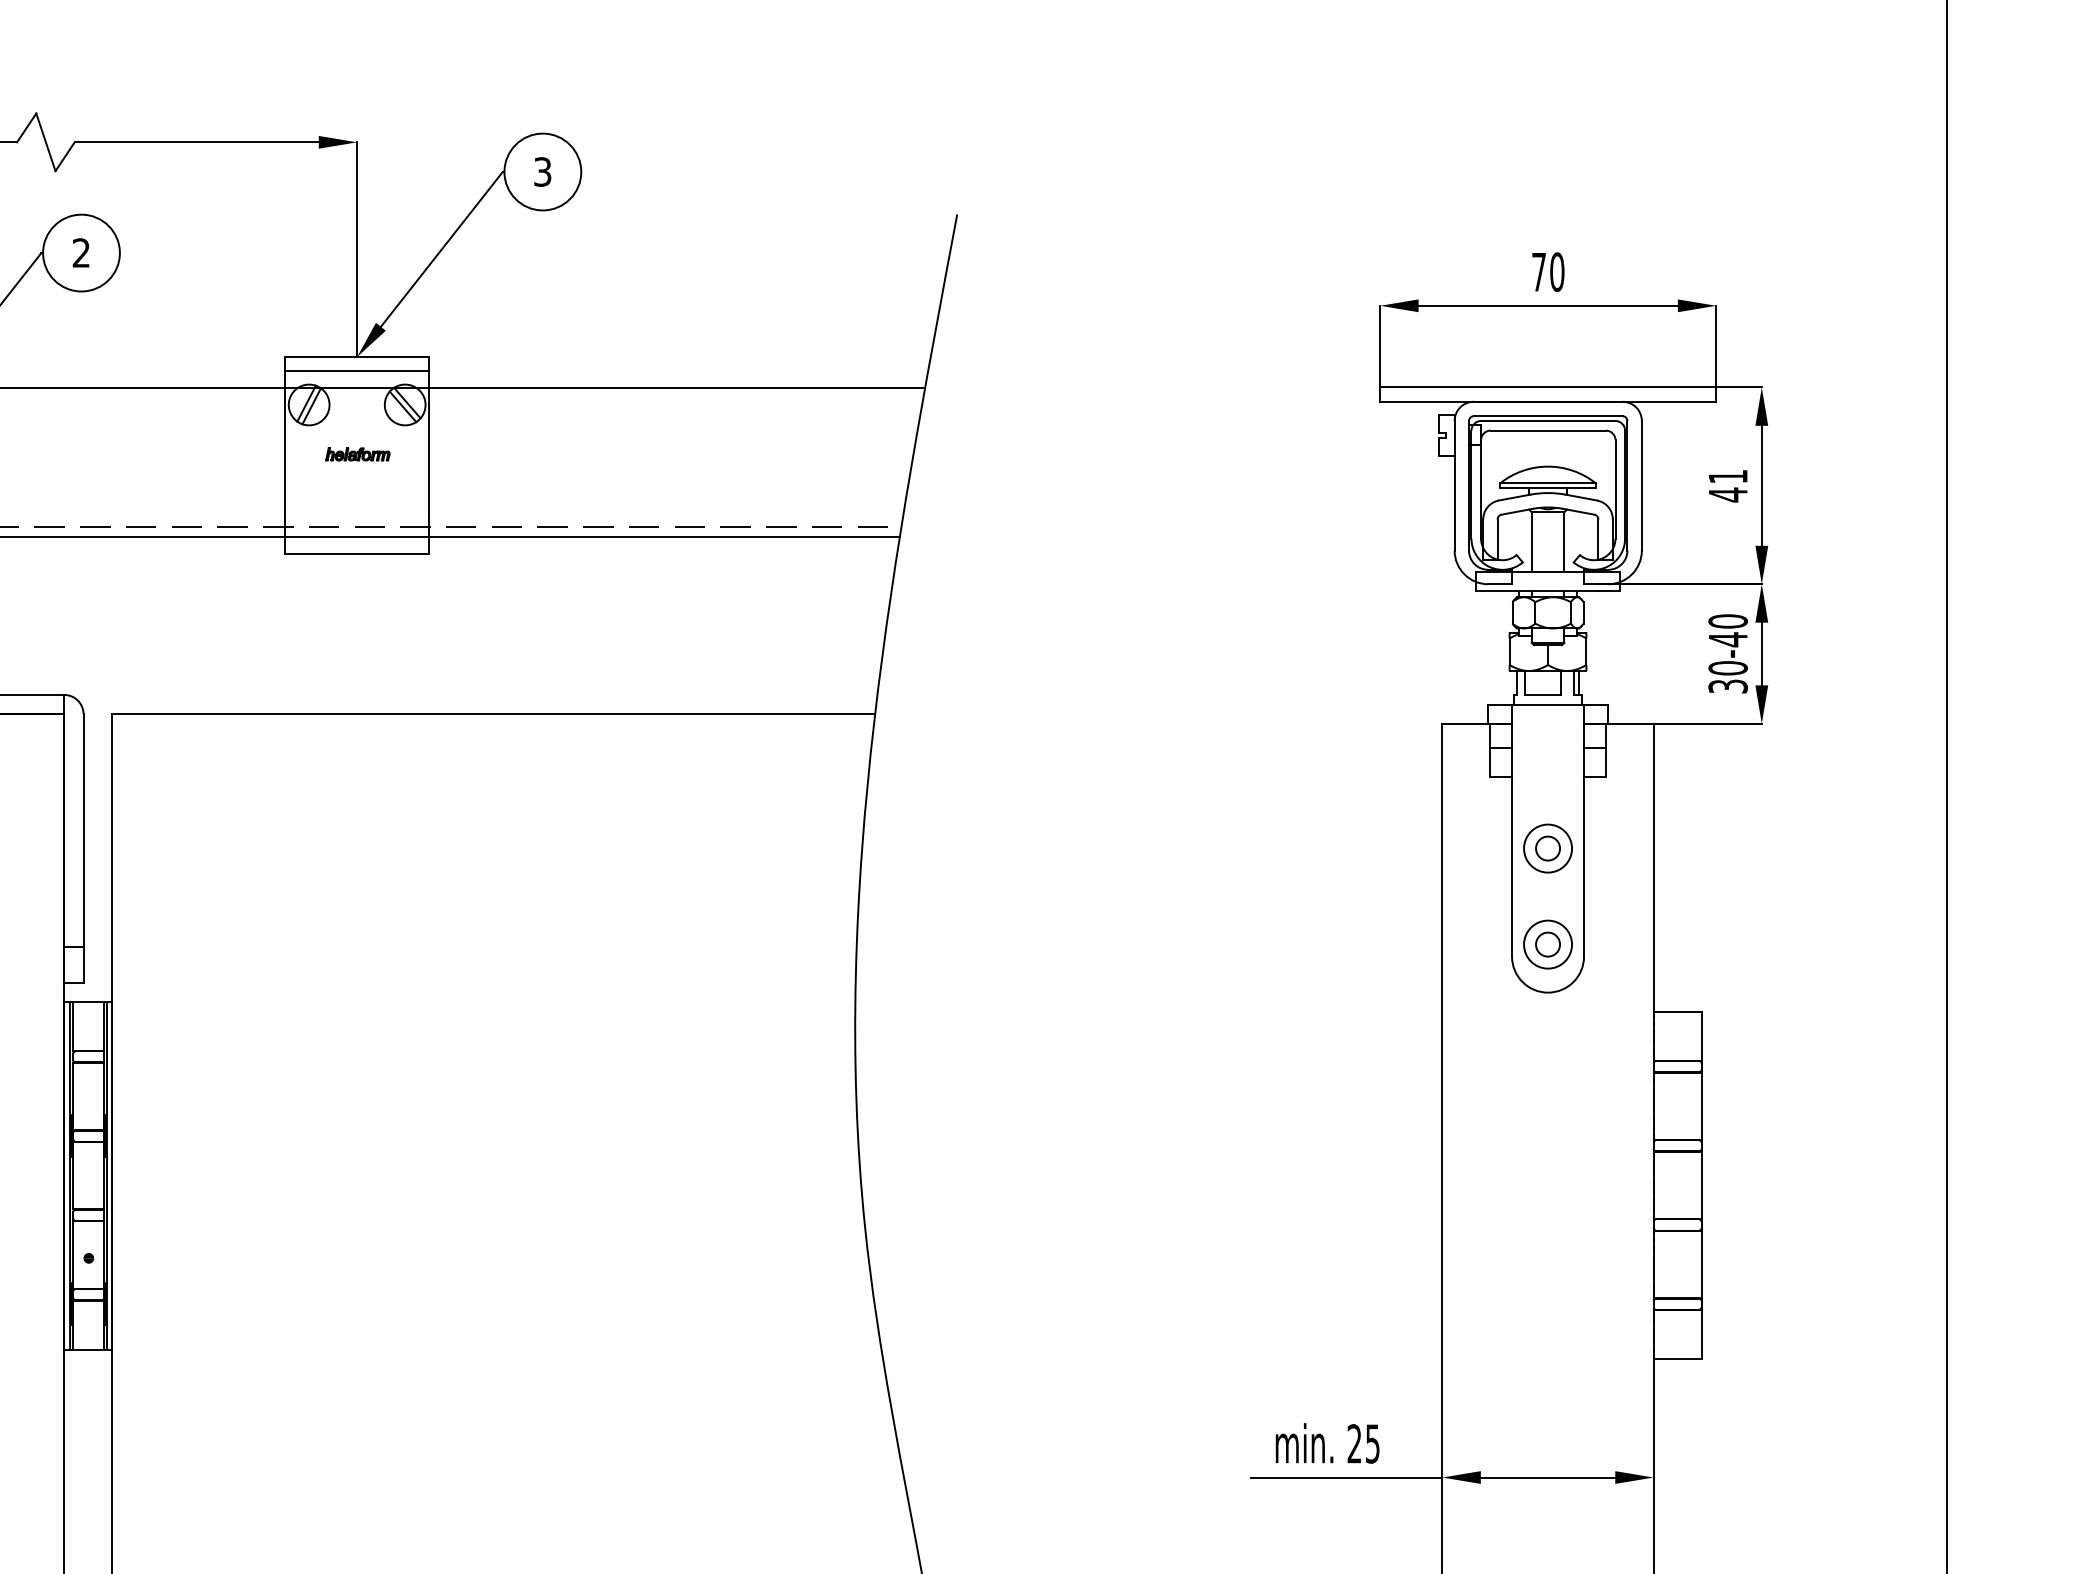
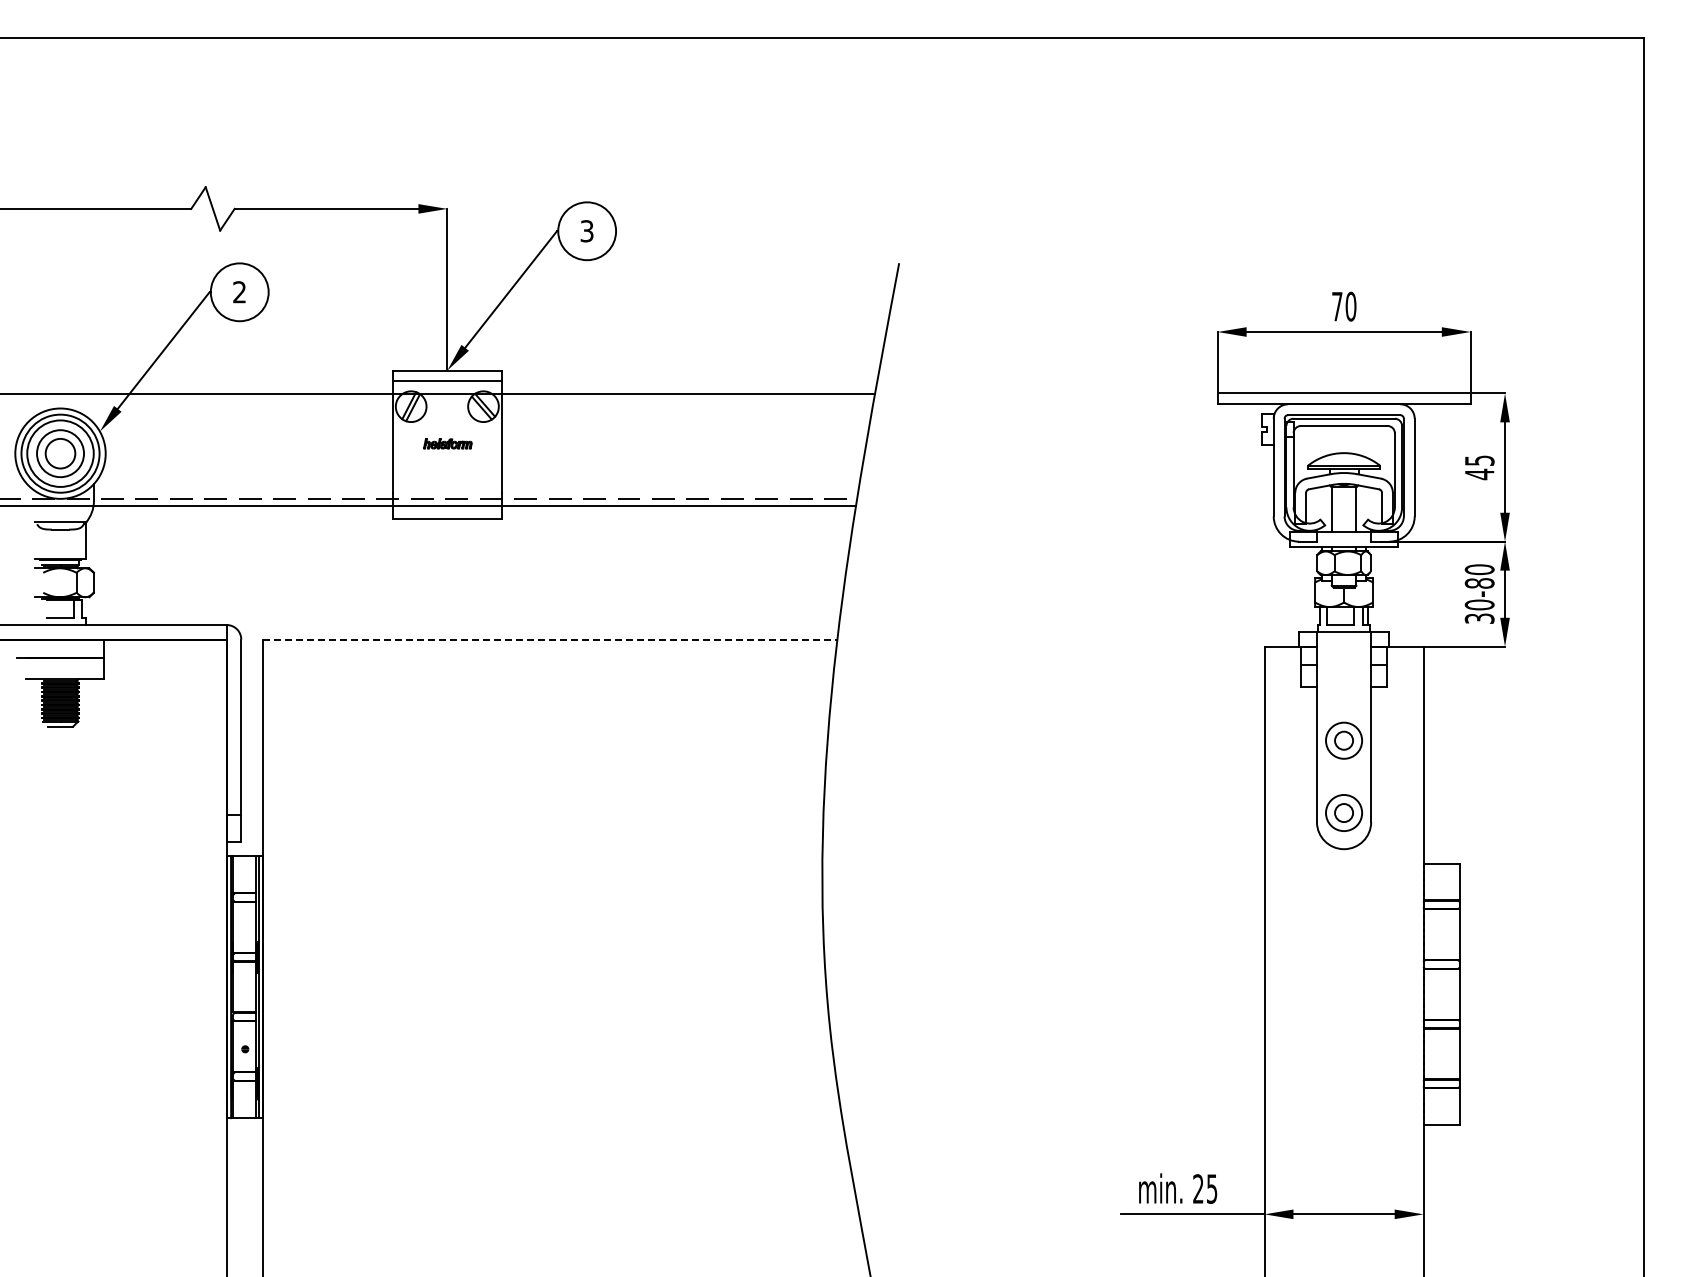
text: (1727, 476) -> (1479, 460), 41 -> 45
text: (1727, 639) -> (1479, 583), 30-40 -> 30-80
line: (494, 714) -> (550, 639), solid -> dashed

